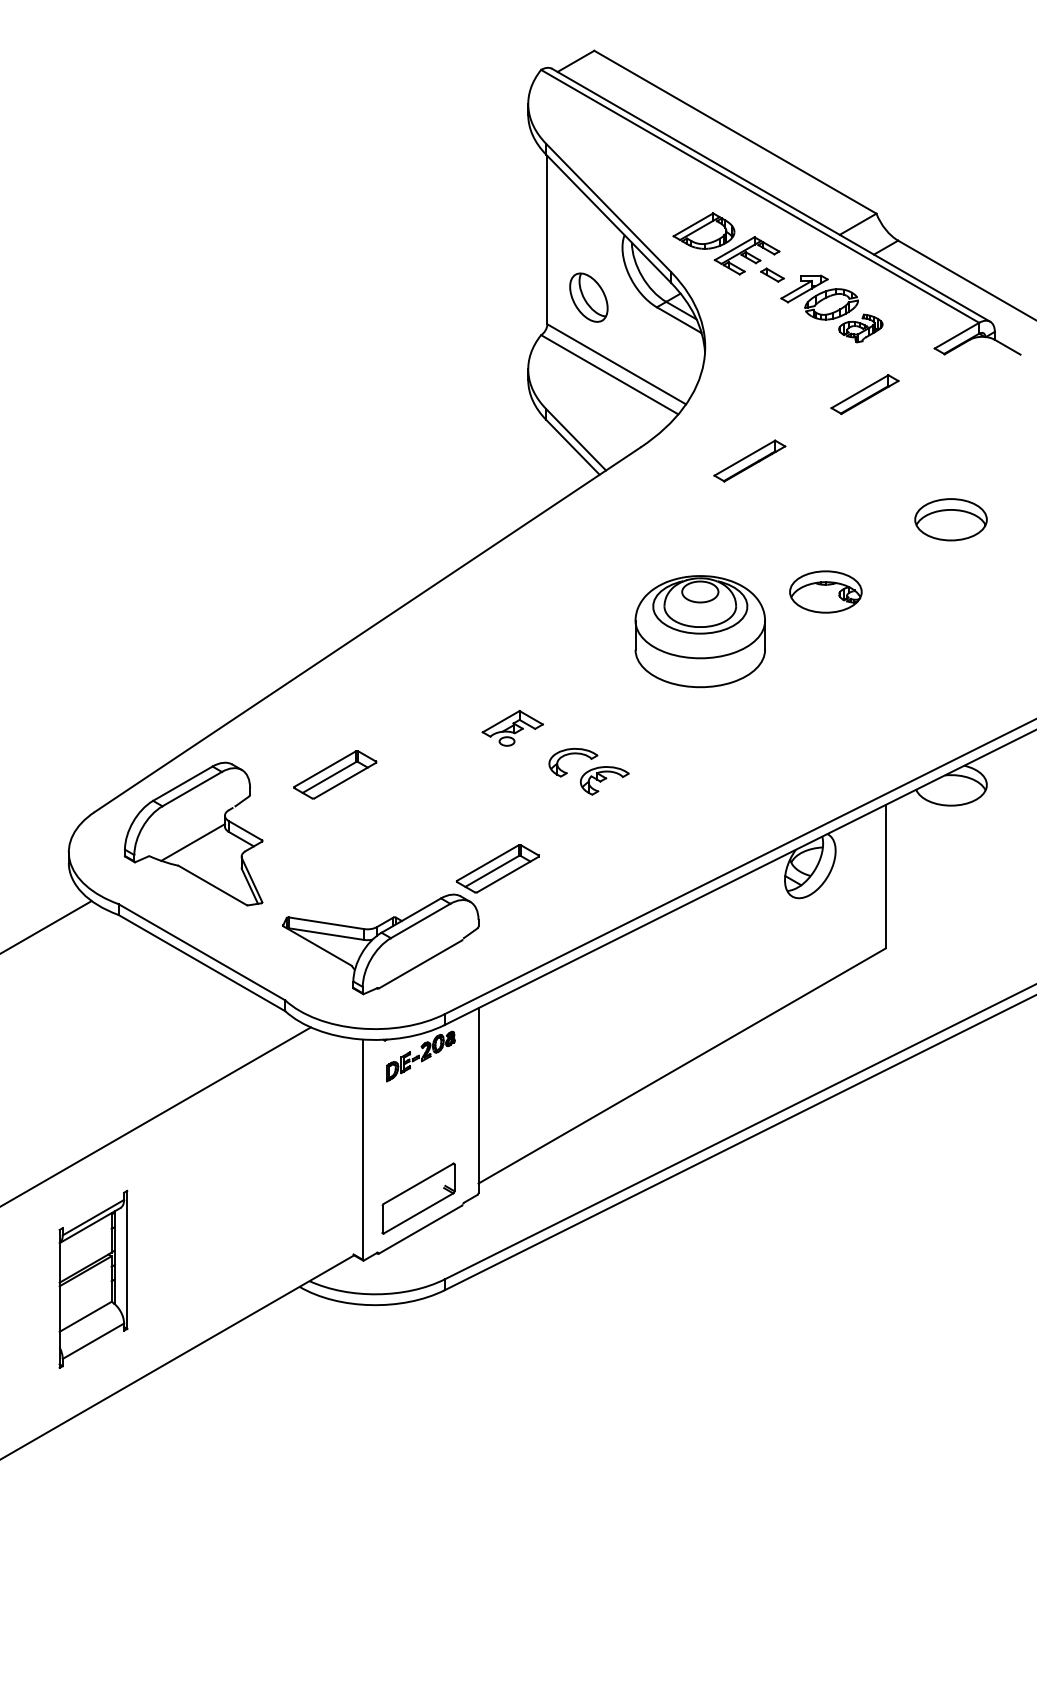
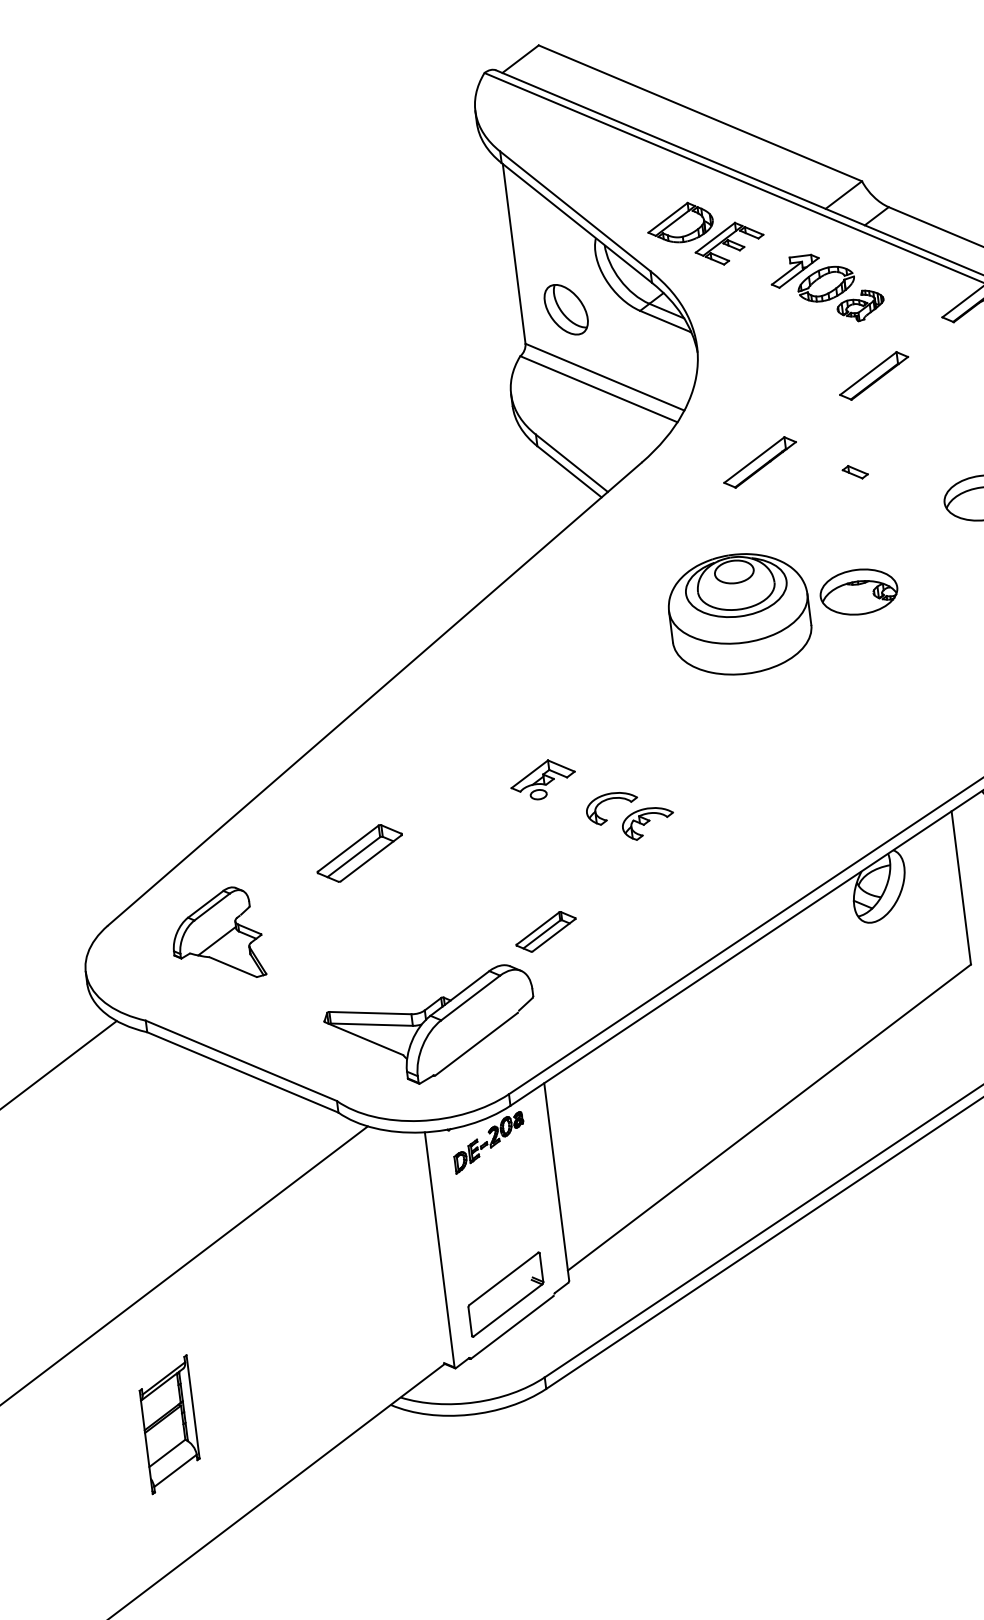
part: (772, 274) -> (855, 471), moved
part: (699, 631) -> (738, 614), moved
part: (193, 833) -> (216, 935), size x0.6
part: (497, 868) -> (545, 931), size x0.7
part: (93, 1278) -> (169, 1423), size x0.7

